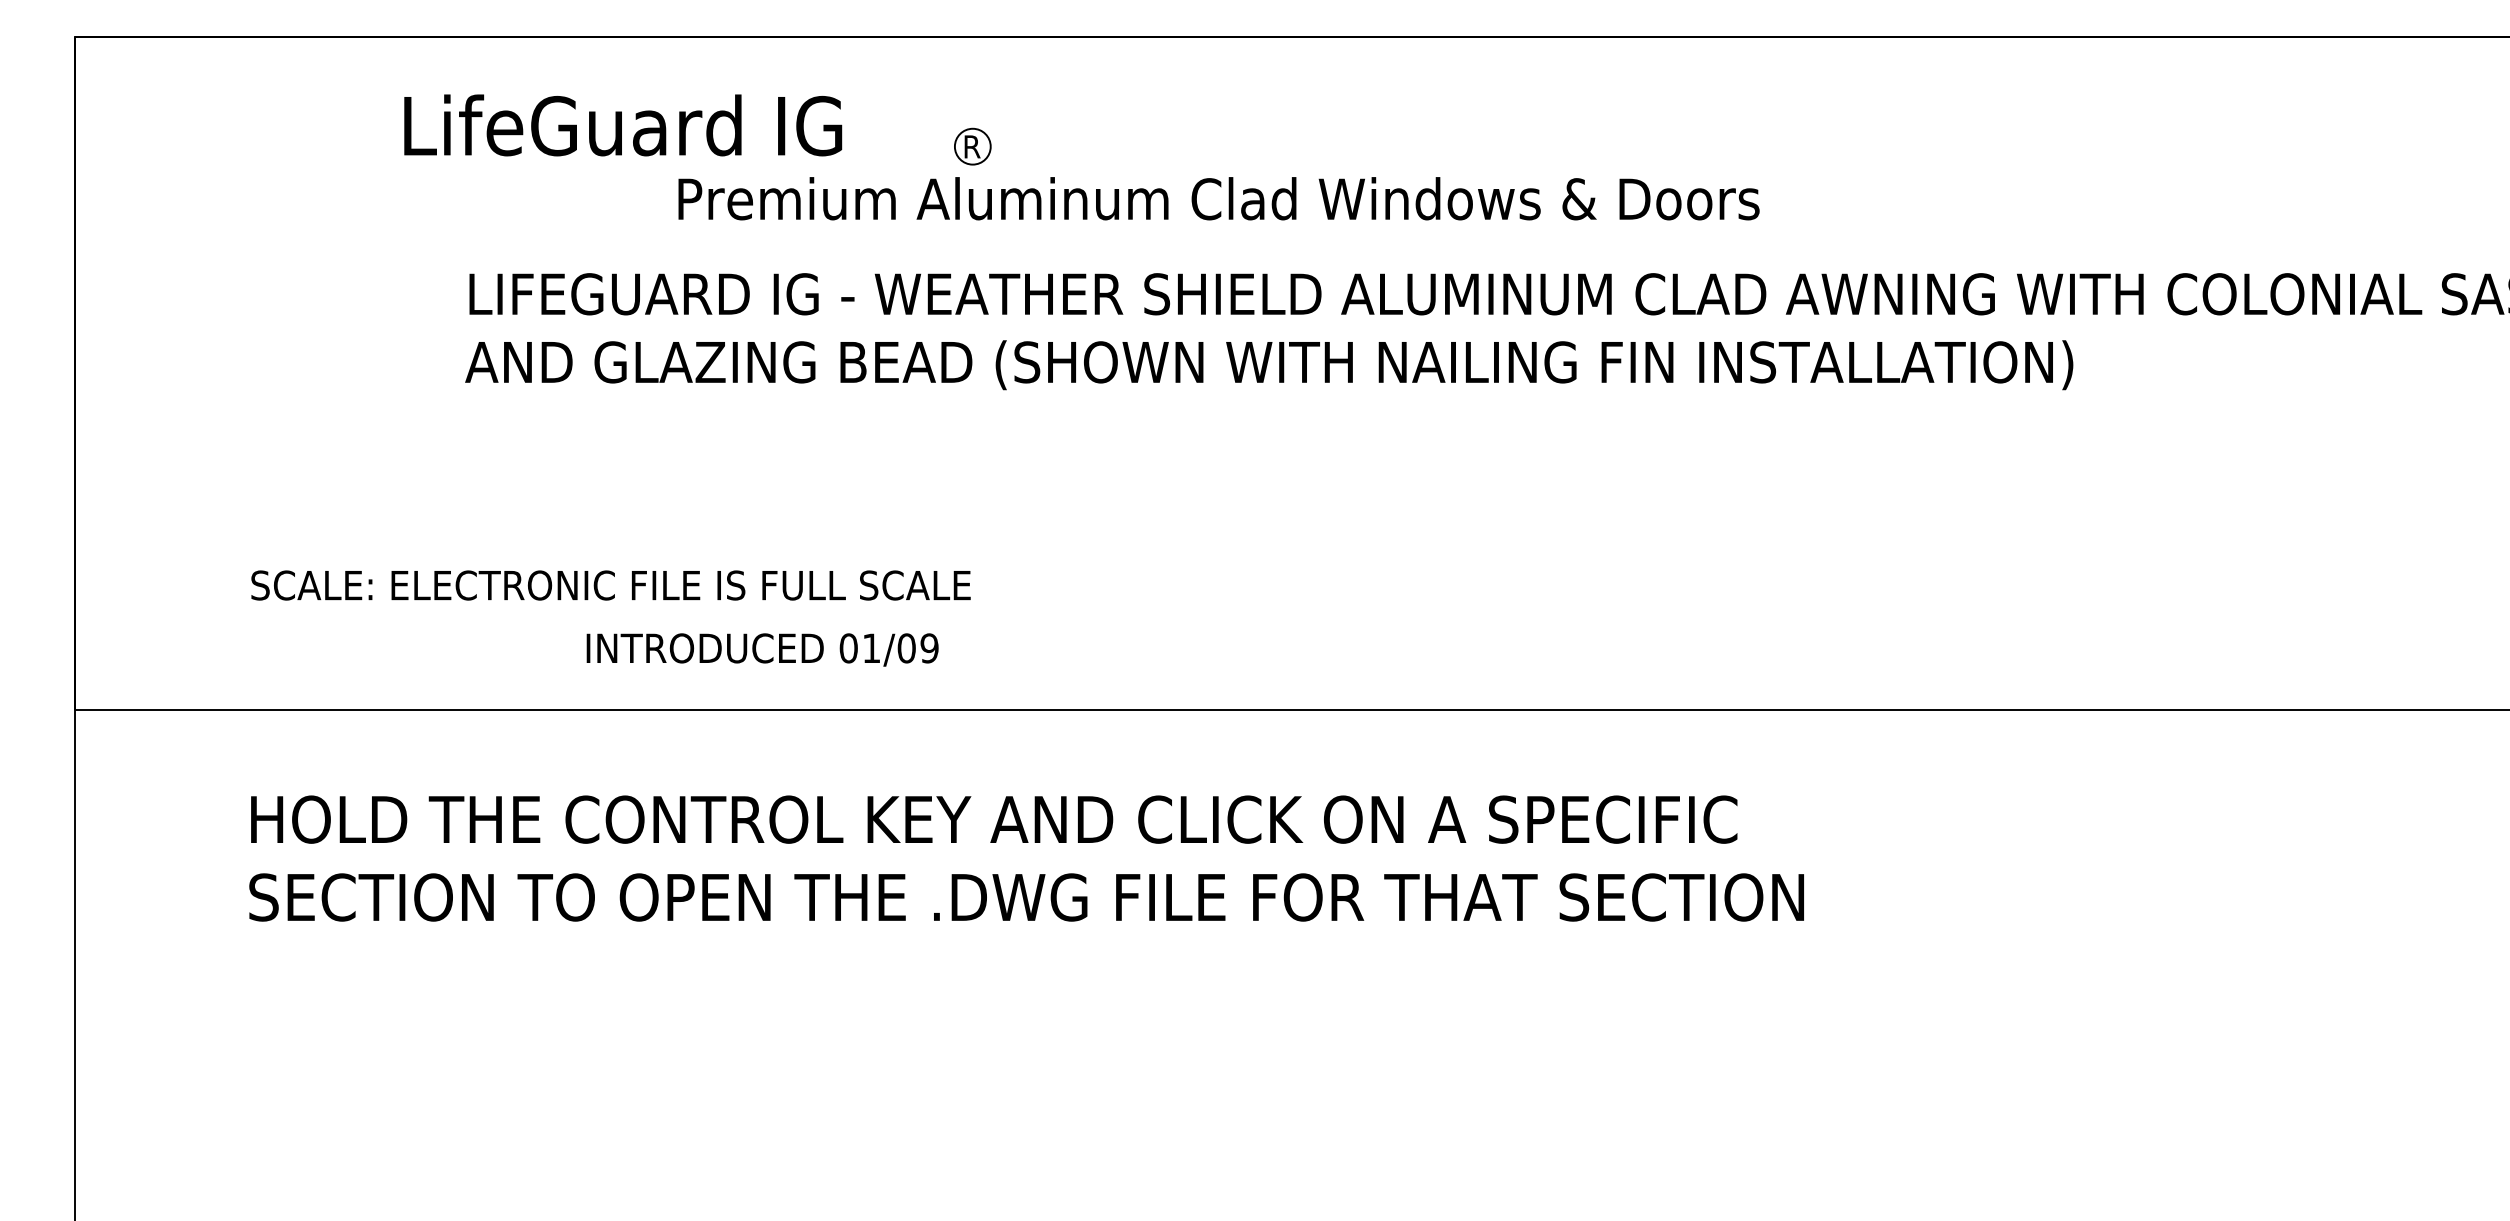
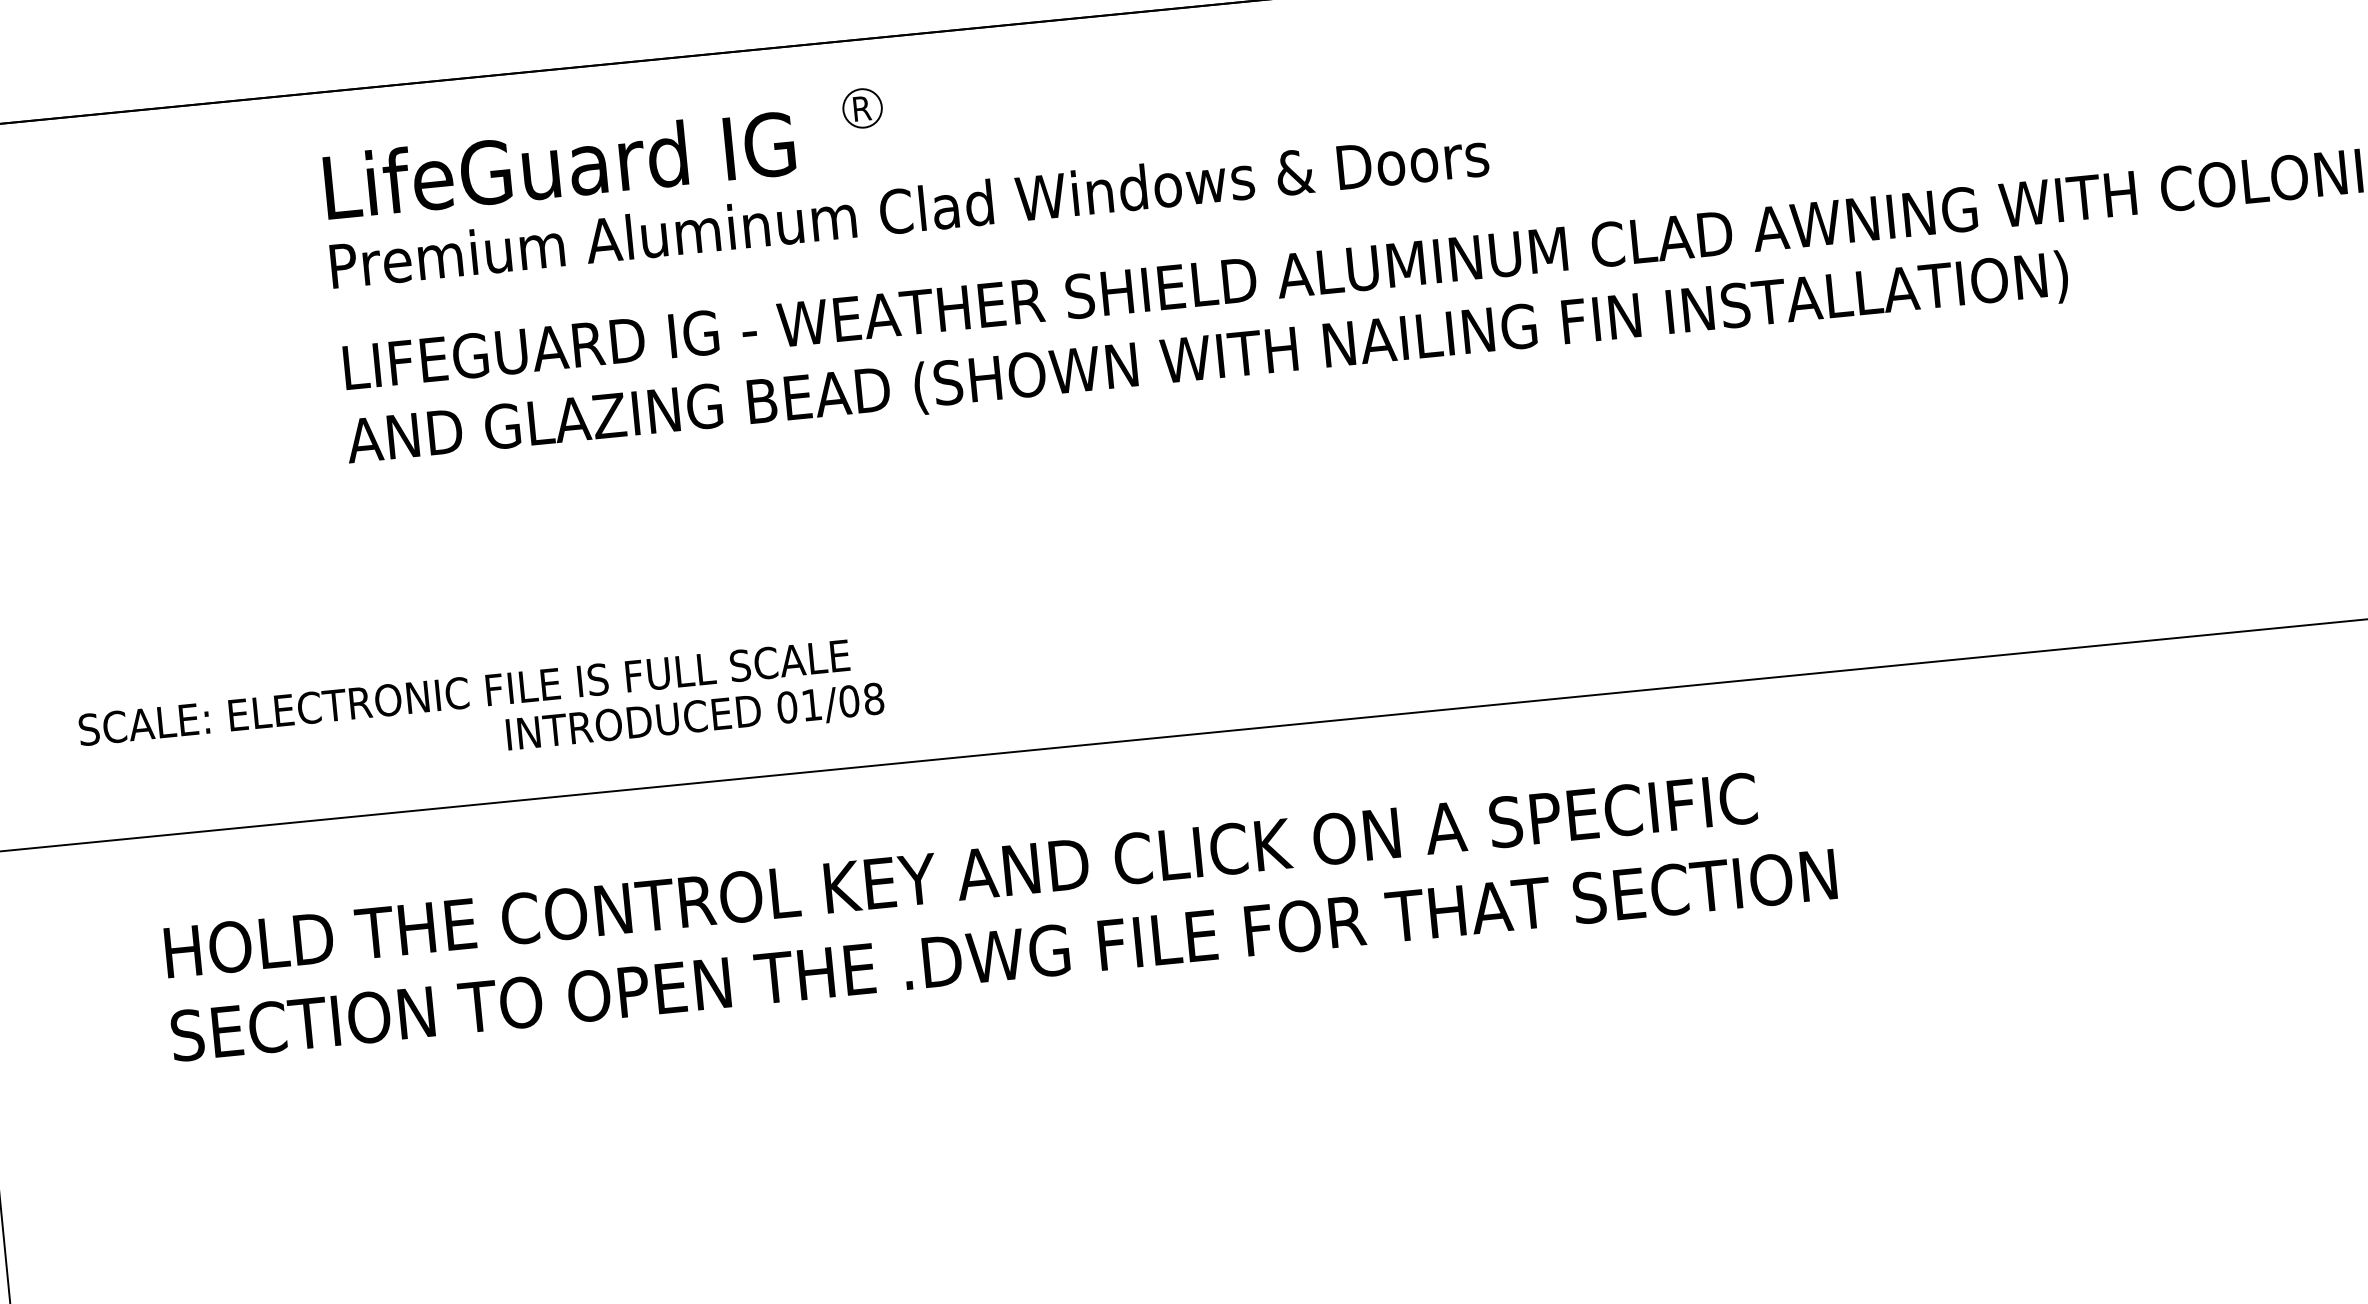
text: (623, 125) -> (559, 164), moved
part: (972, 146) -> (862, 108), moved
text: (1218, 198) -> (908, 209), moved
text: (610, 585) -> (463, 692), moved
text: (929, 648) -> (873, 699), 01/09 -> 01/08

